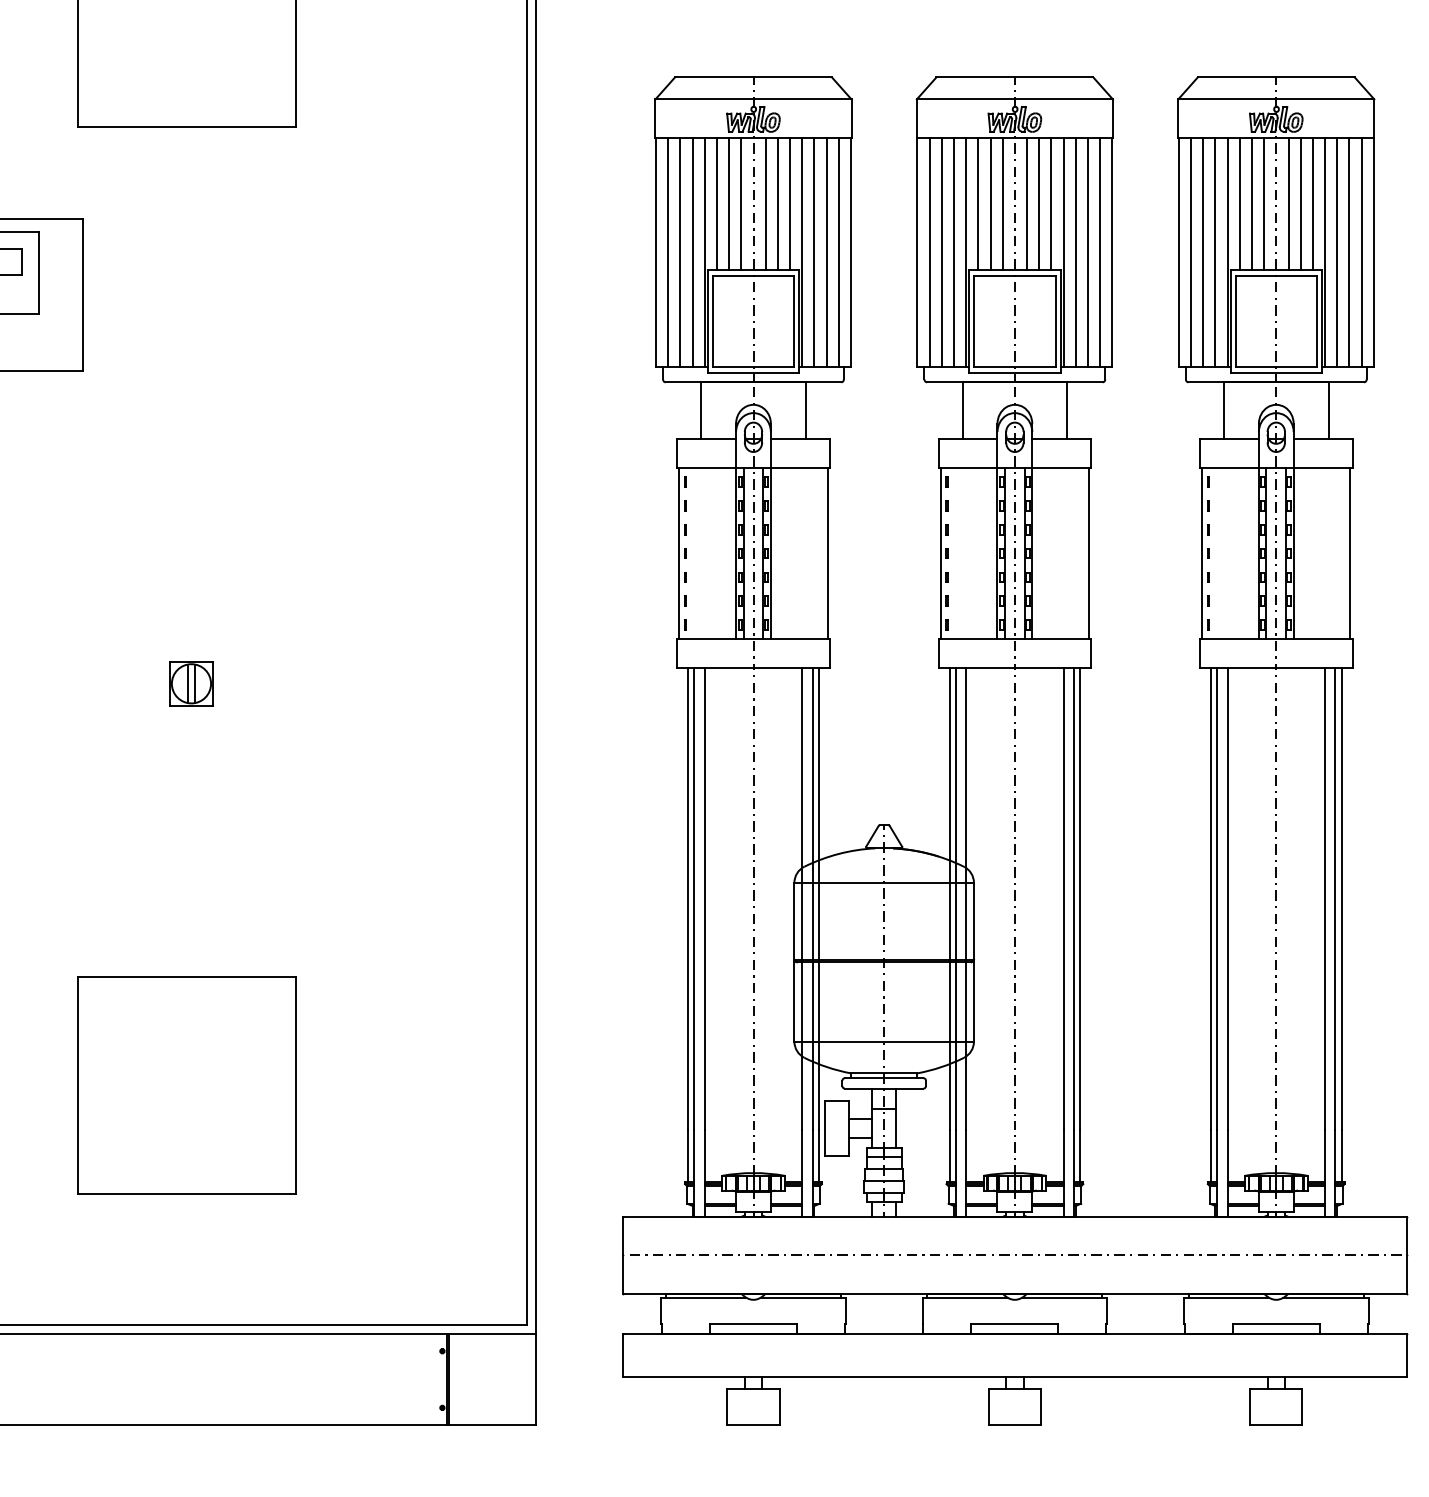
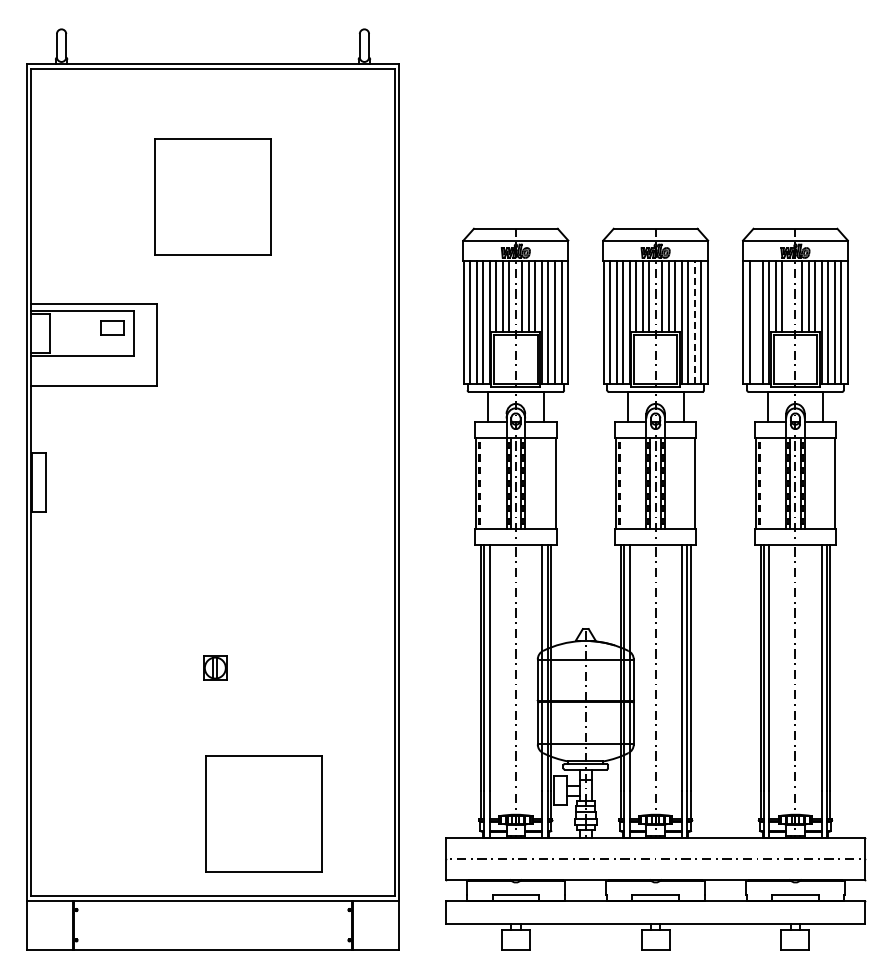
line: (1263, 203) -> (788, 296), removed
line: (1087, 252) -> (694, 322), solid -> dashed
line: (1203, 252) -> (756, 322), removed
part: (191, 682) -> (215, 667), moved
part: (186, 1084) -> (263, 813), moved

